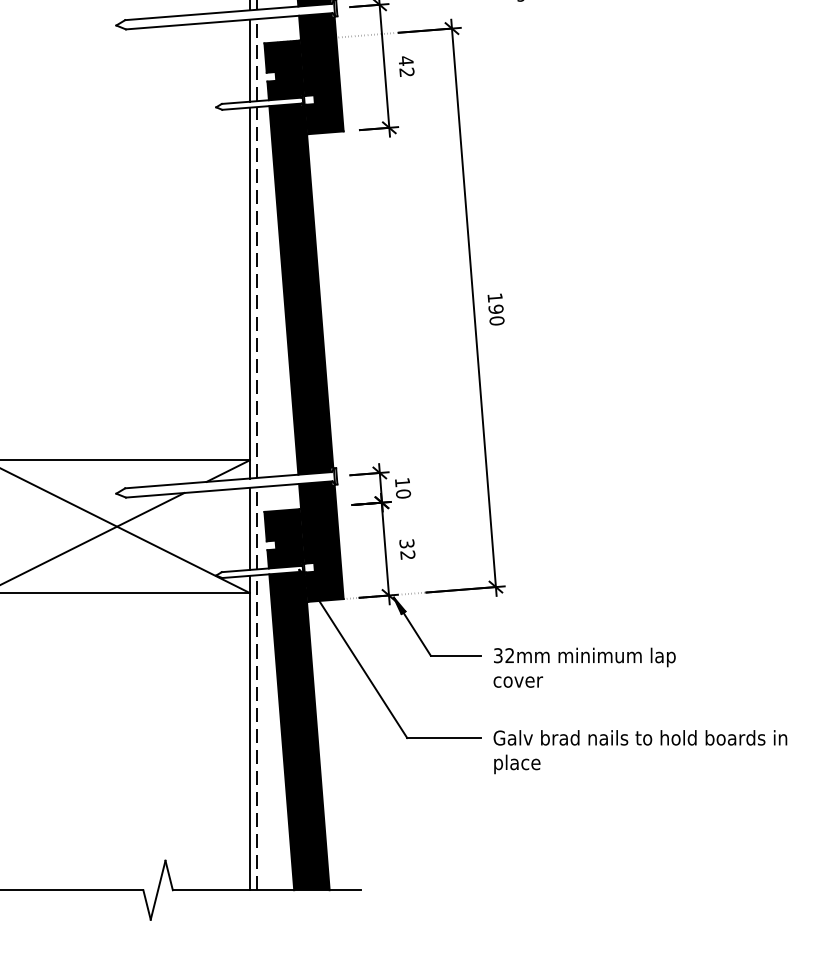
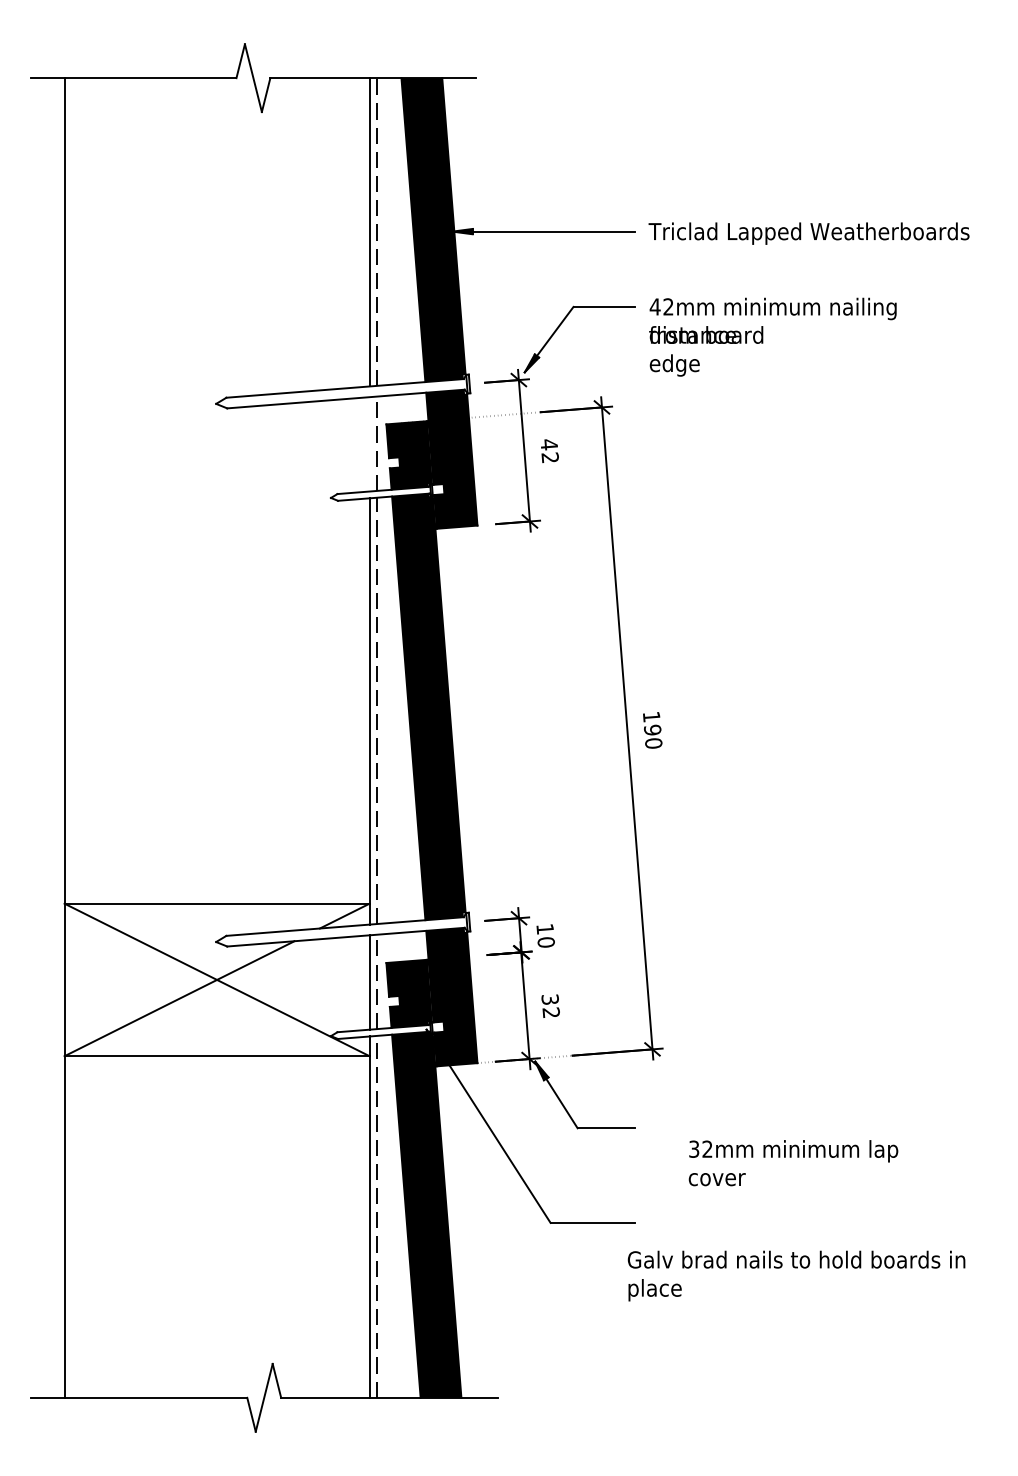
line: (249, 60) -> (369, 444), removed
text: (584, 668) -> (793, 1163), moved
text: (640, 751) -> (796, 1275), moved

